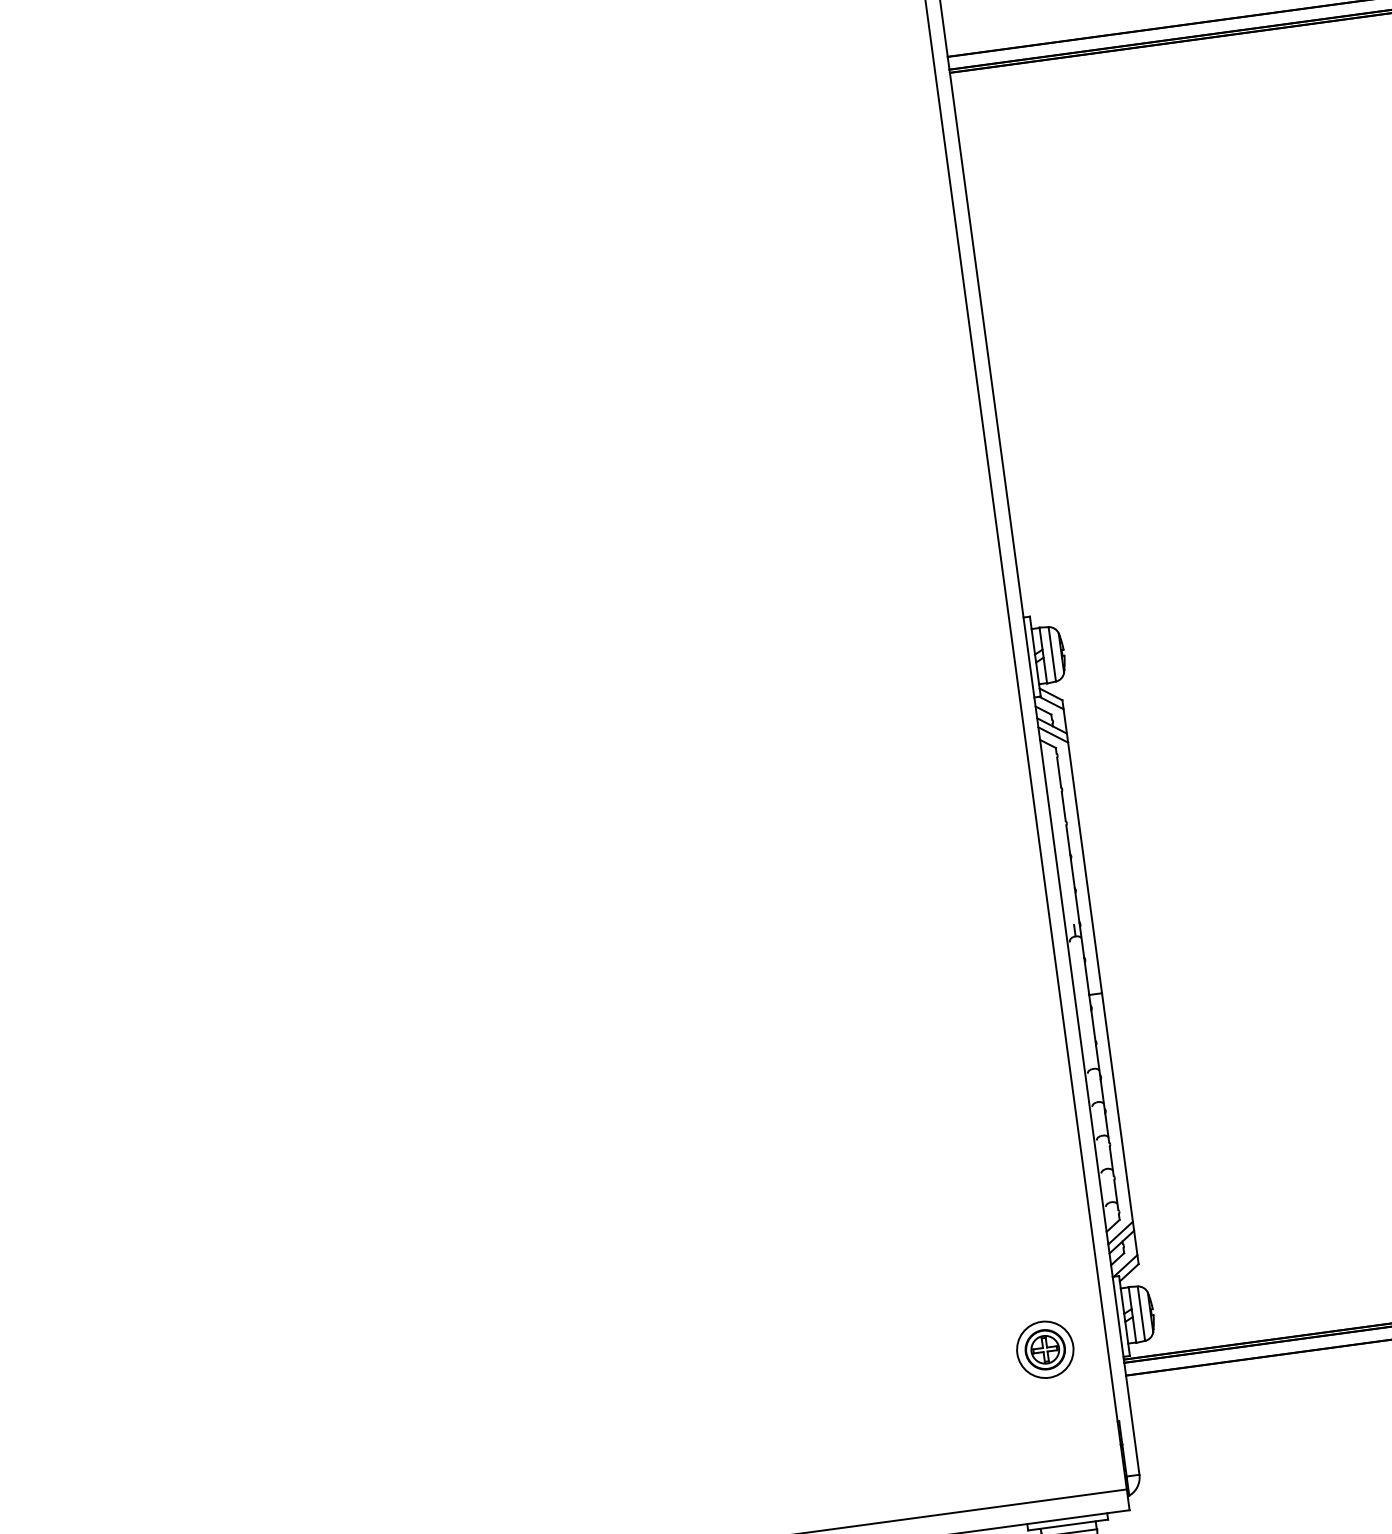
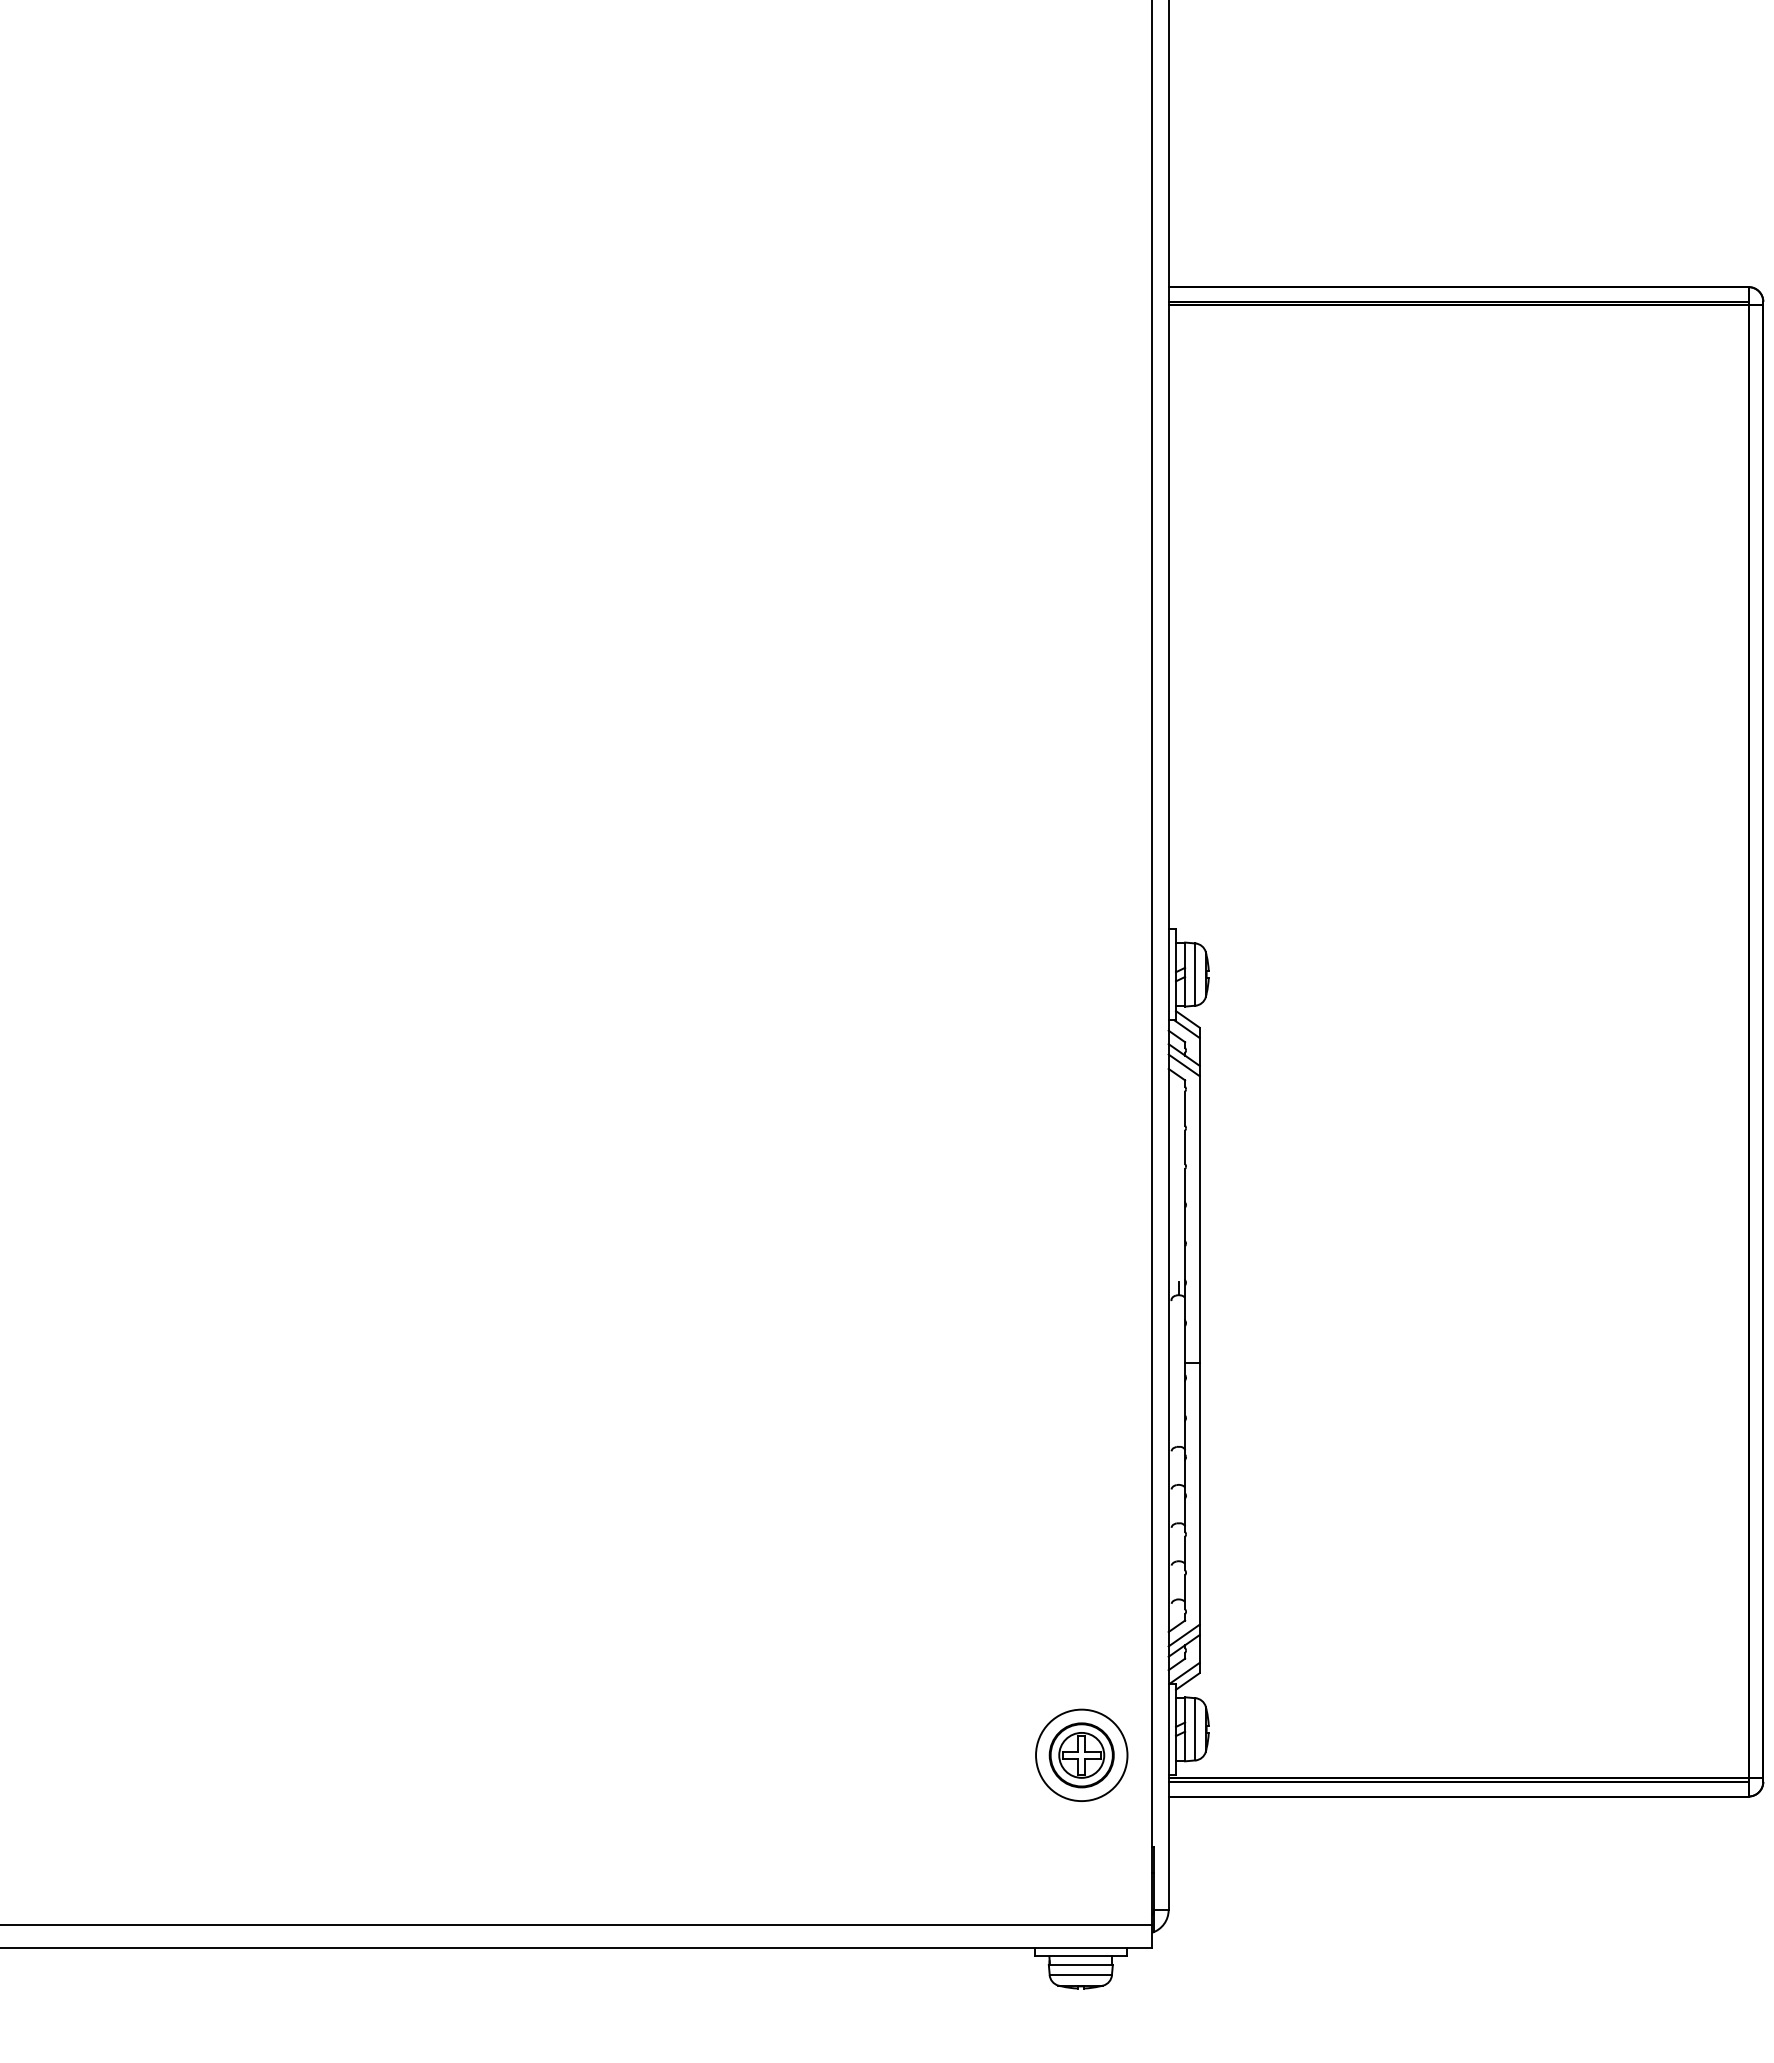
part: (1044, 1349) -> (1081, 1754), size x1.43

